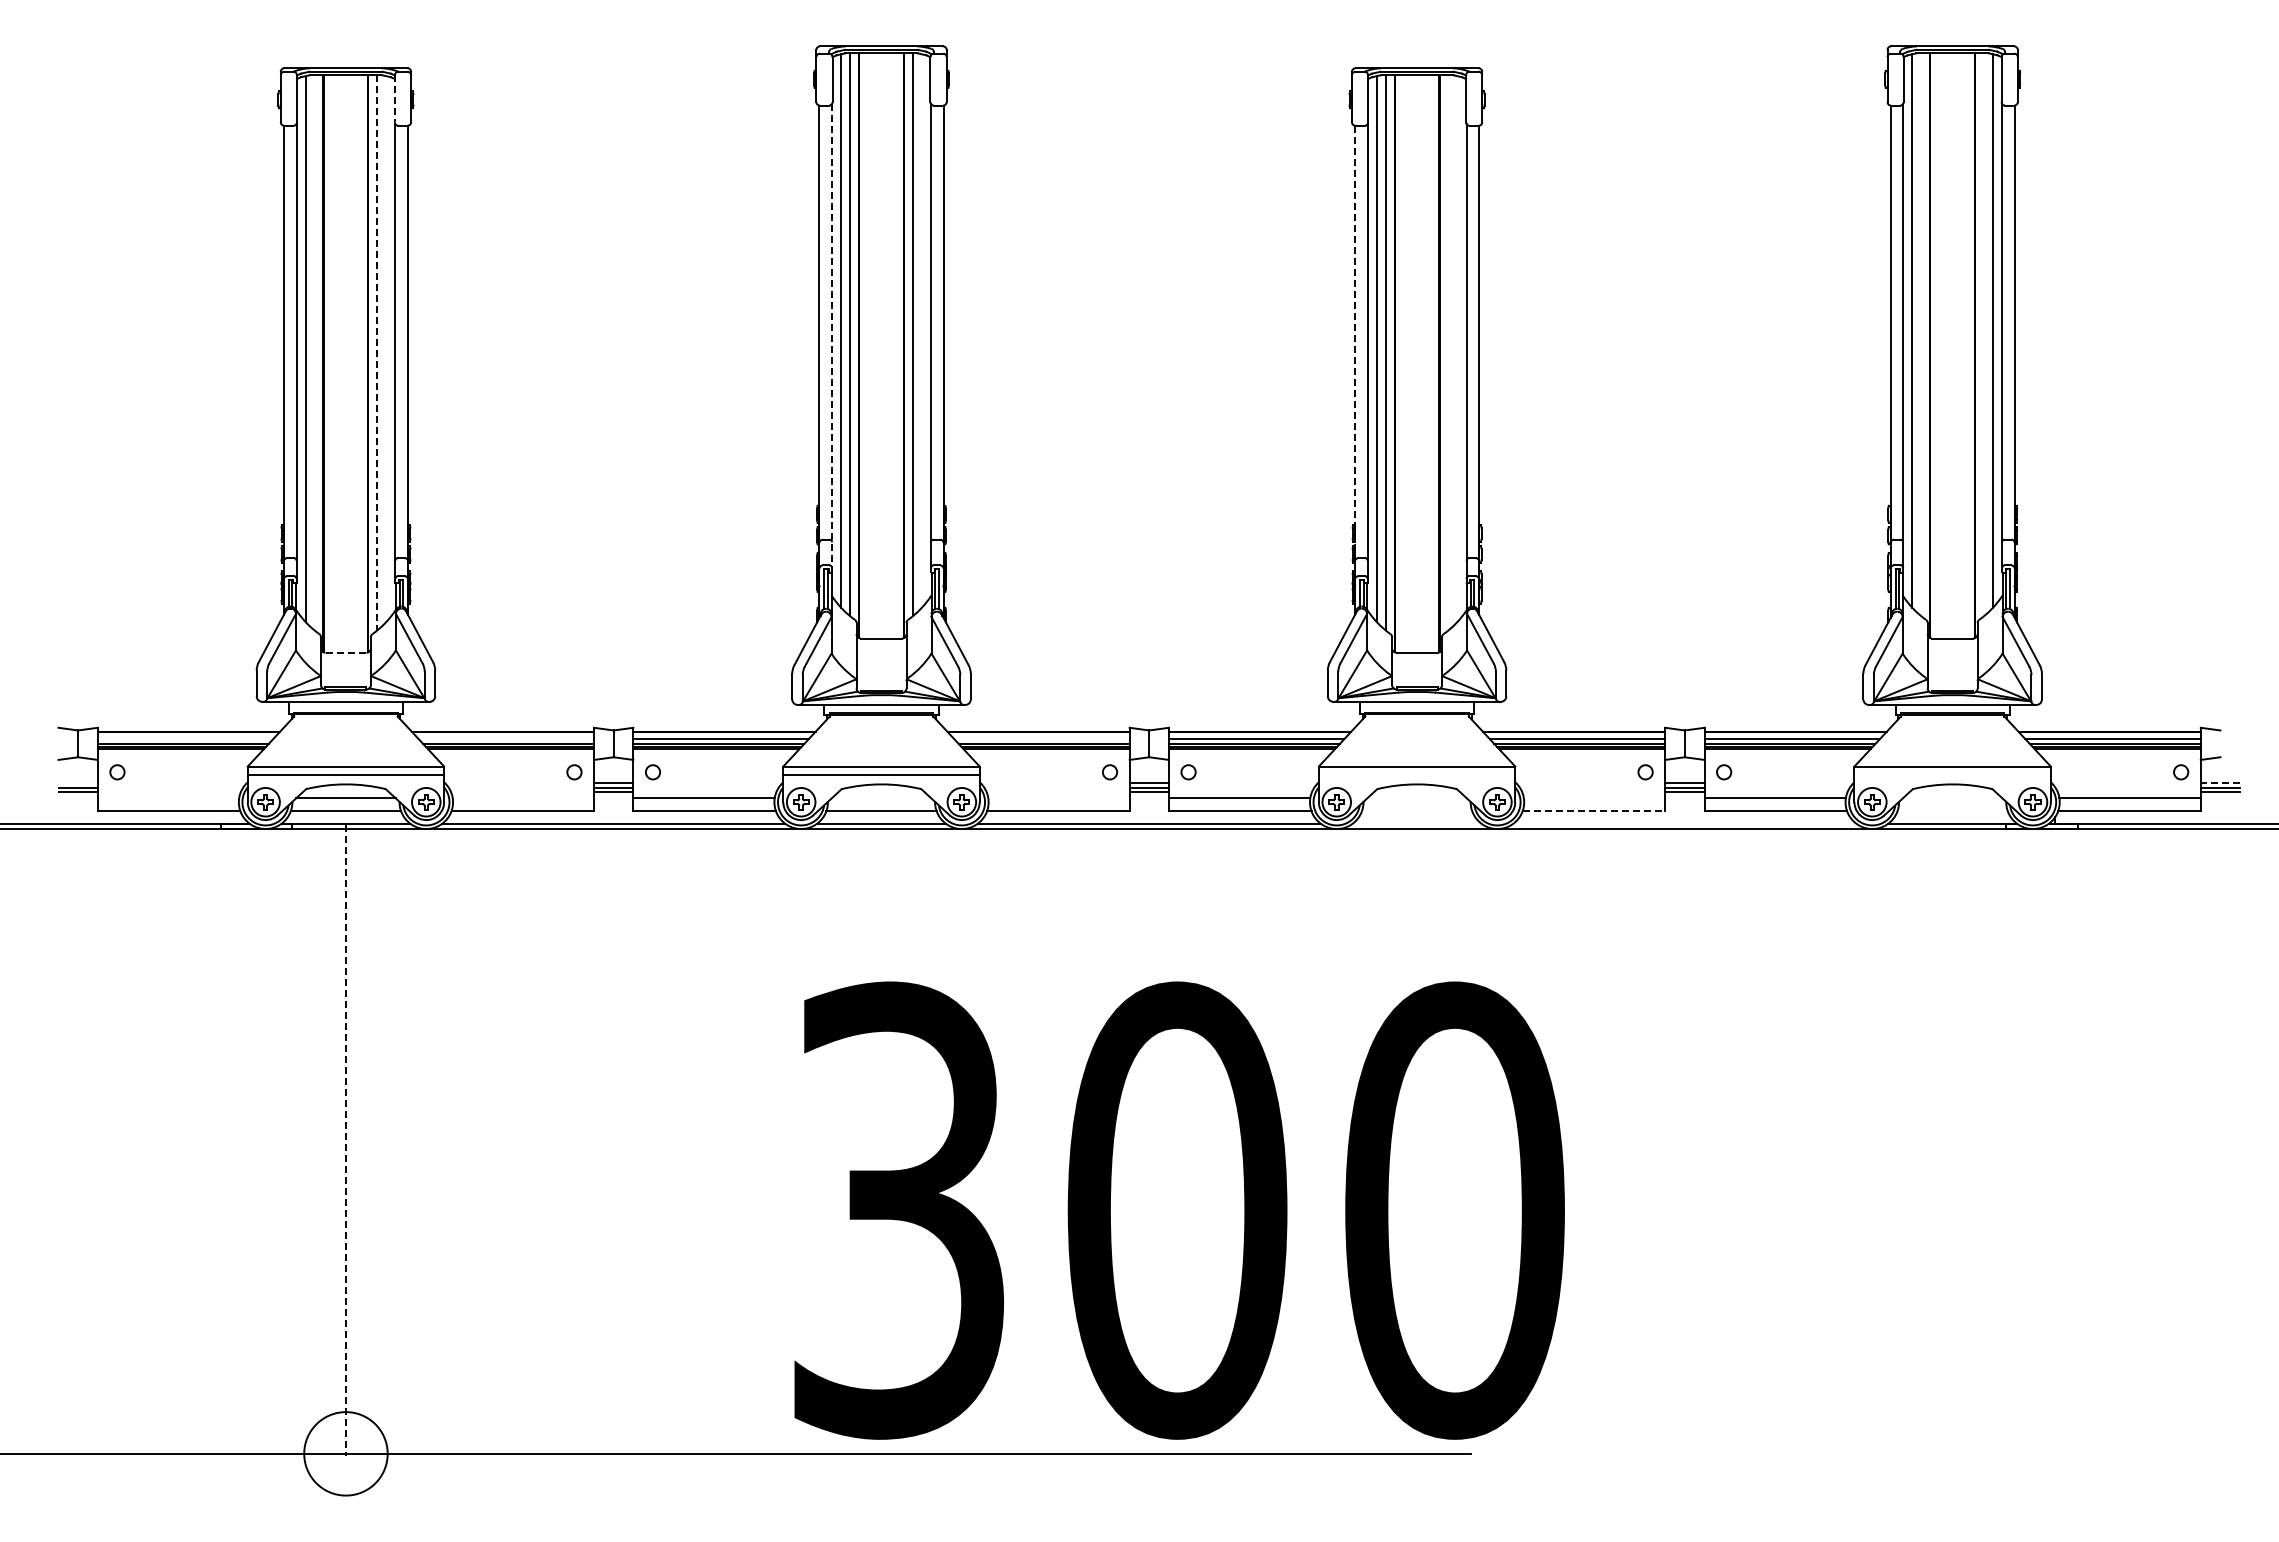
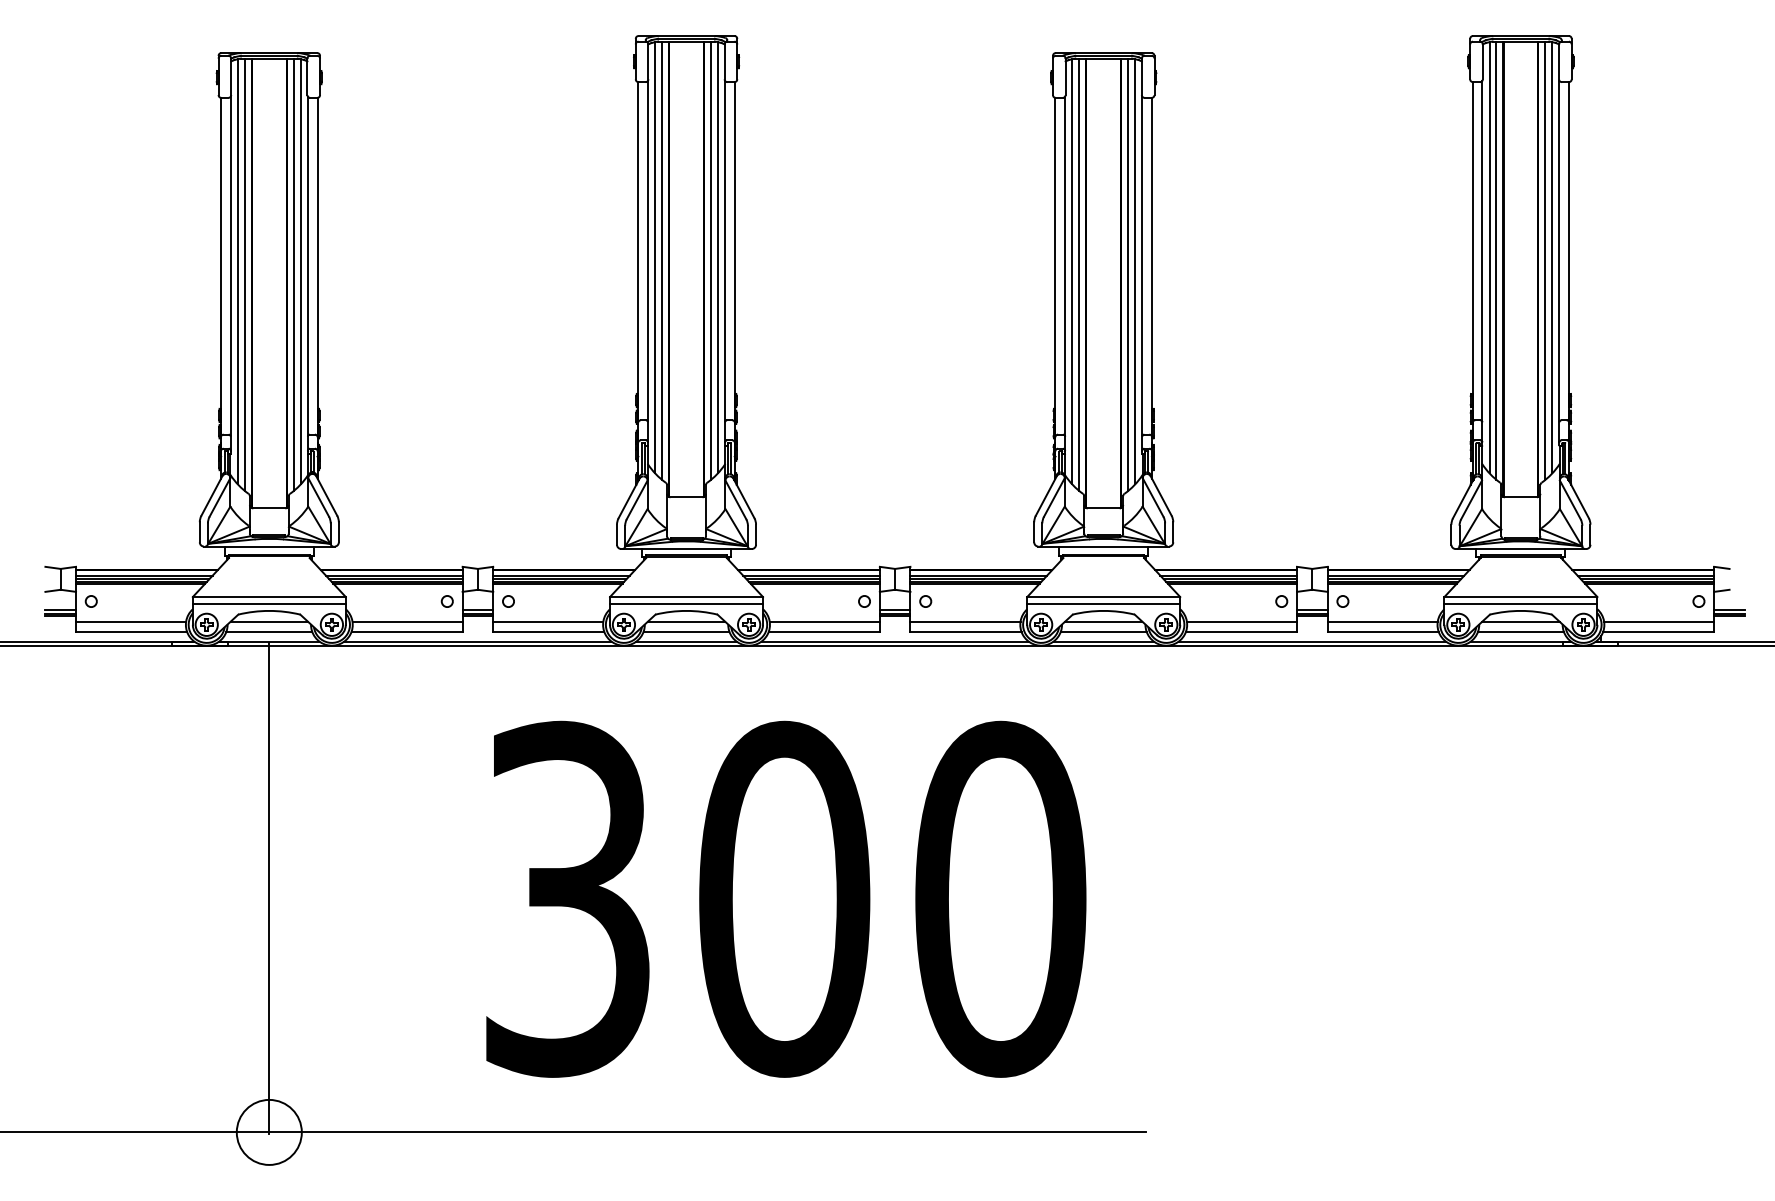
line: (394, 99) -> (307, 77), dashed -> solid
line: (921, 330) -> (717, 257), added
line: (1921, 334) -> (1496, 260), added
line: (1984, 334) -> (1545, 260), added
line: (832, 336) -> (648, 262), dashed -> solid
line: (1354, 343) -> (1054, 267), dashed -> solid
line: (386, 349) -> (300, 272), added
line: (1457, 349) -> (1135, 272), added
line: (314, 352) -> (244, 274), added
line: (377, 352) -> (293, 274), dashed -> solid
line: (1448, 352) -> (1128, 274), added
line: (345, 652) -> (268, 508), dashed -> solid
line: (185, 739) -> (144, 575), added
line: (506, 739) -> (394, 575), added
line: (1041, 739) -> (811, 575), added
line: (1416, 775) -> (1103, 604), added
line: (1952, 775) -> (1520, 604), added
line: (77, 782) -> (60, 609), added
line: (2220, 782) -> (1729, 609), dashed -> solid
line: (168, 798) -> (131, 621), added
line: (523, 798) -> (407, 621), added
line: (881, 798) -> (686, 621), added
line: (1058, 798) -> (824, 621), added
line: (1416, 798) -> (1103, 621), added
line: (1594, 798) -> (1241, 621), added
line: (1952, 798) -> (1520, 621), added
line: (1417, 811) -> (1104, 632), added
line: (1594, 811) -> (1241, 632), dashed -> solid
line: (1952, 811) -> (1520, 632), added
line: (1416, 823) -> (1103, 641), added
line: (1684, 823) -> (1312, 641), added
line: (345, 1141) -> (268, 889), dashed -> solid
text: (1179, 1210) -> (786, 899), moved

